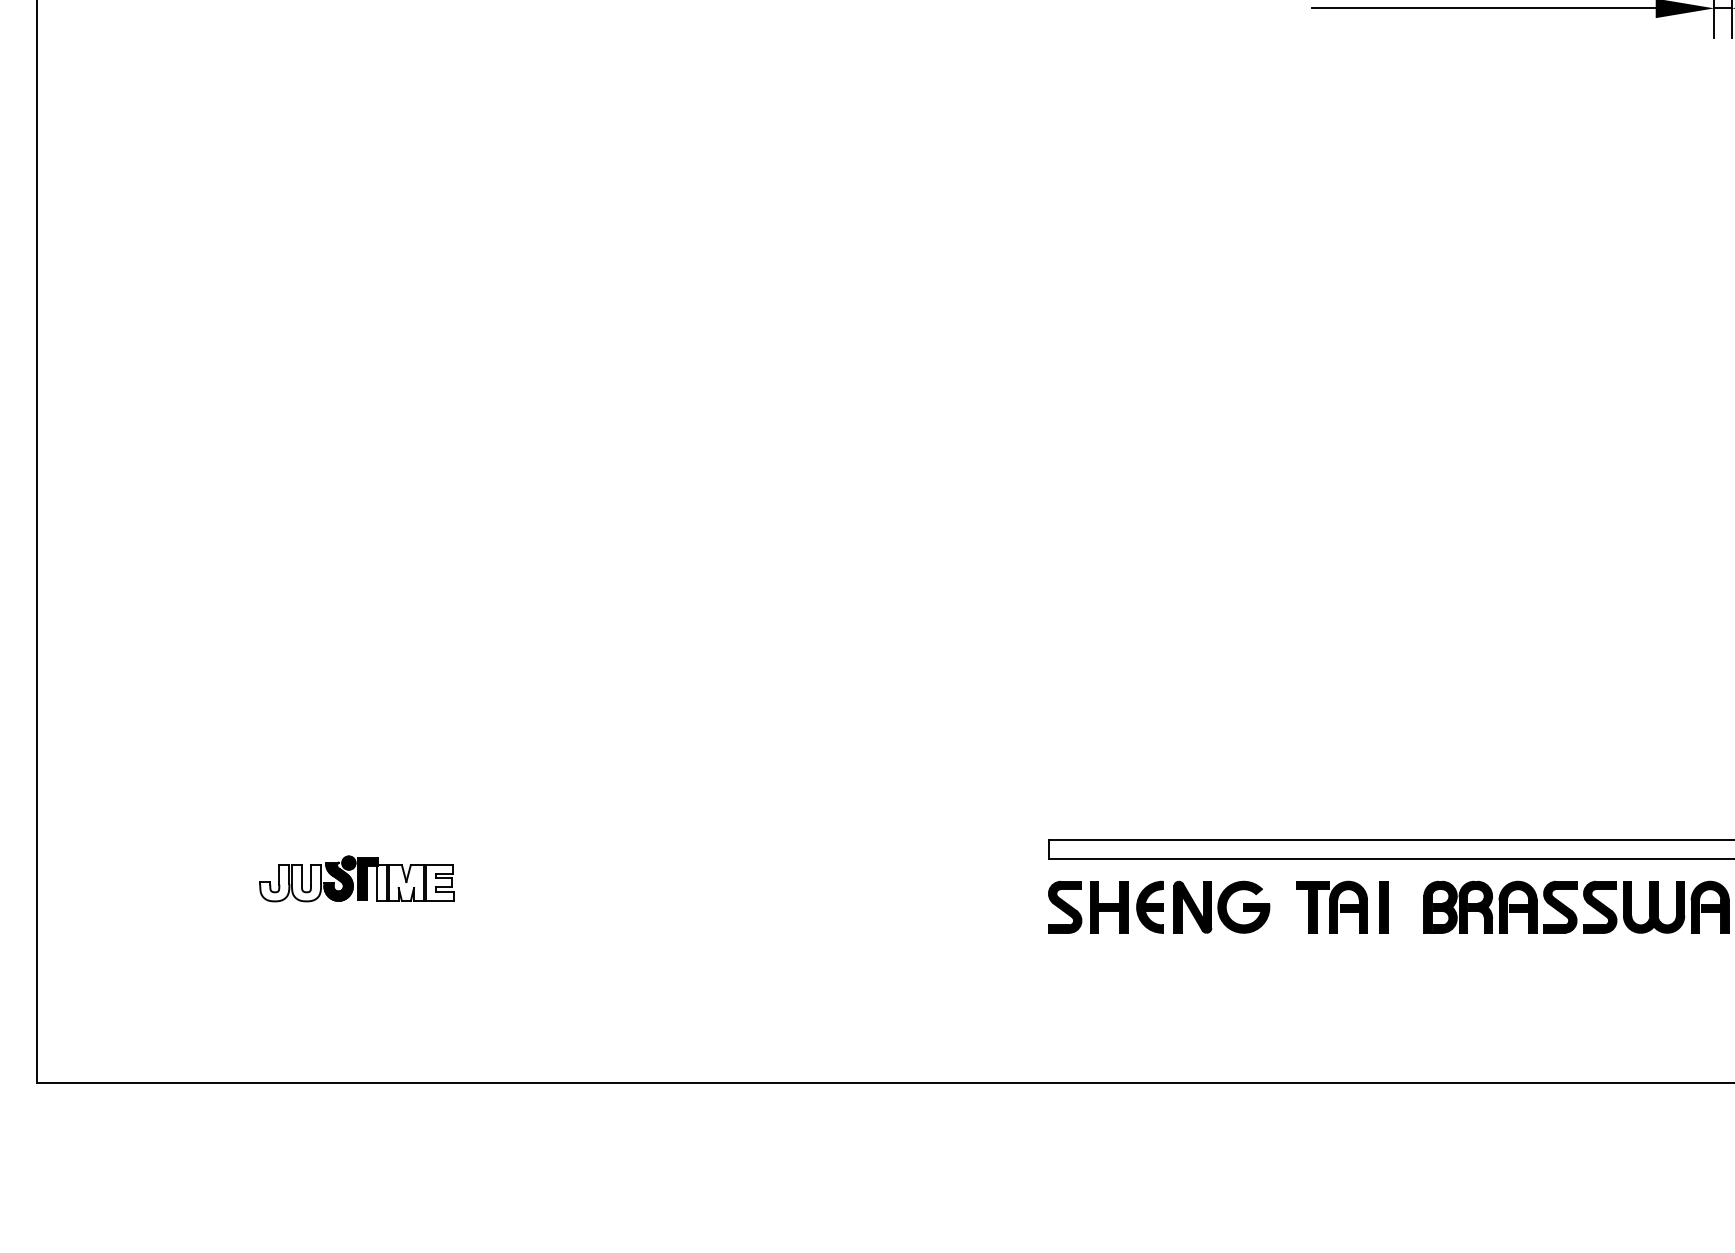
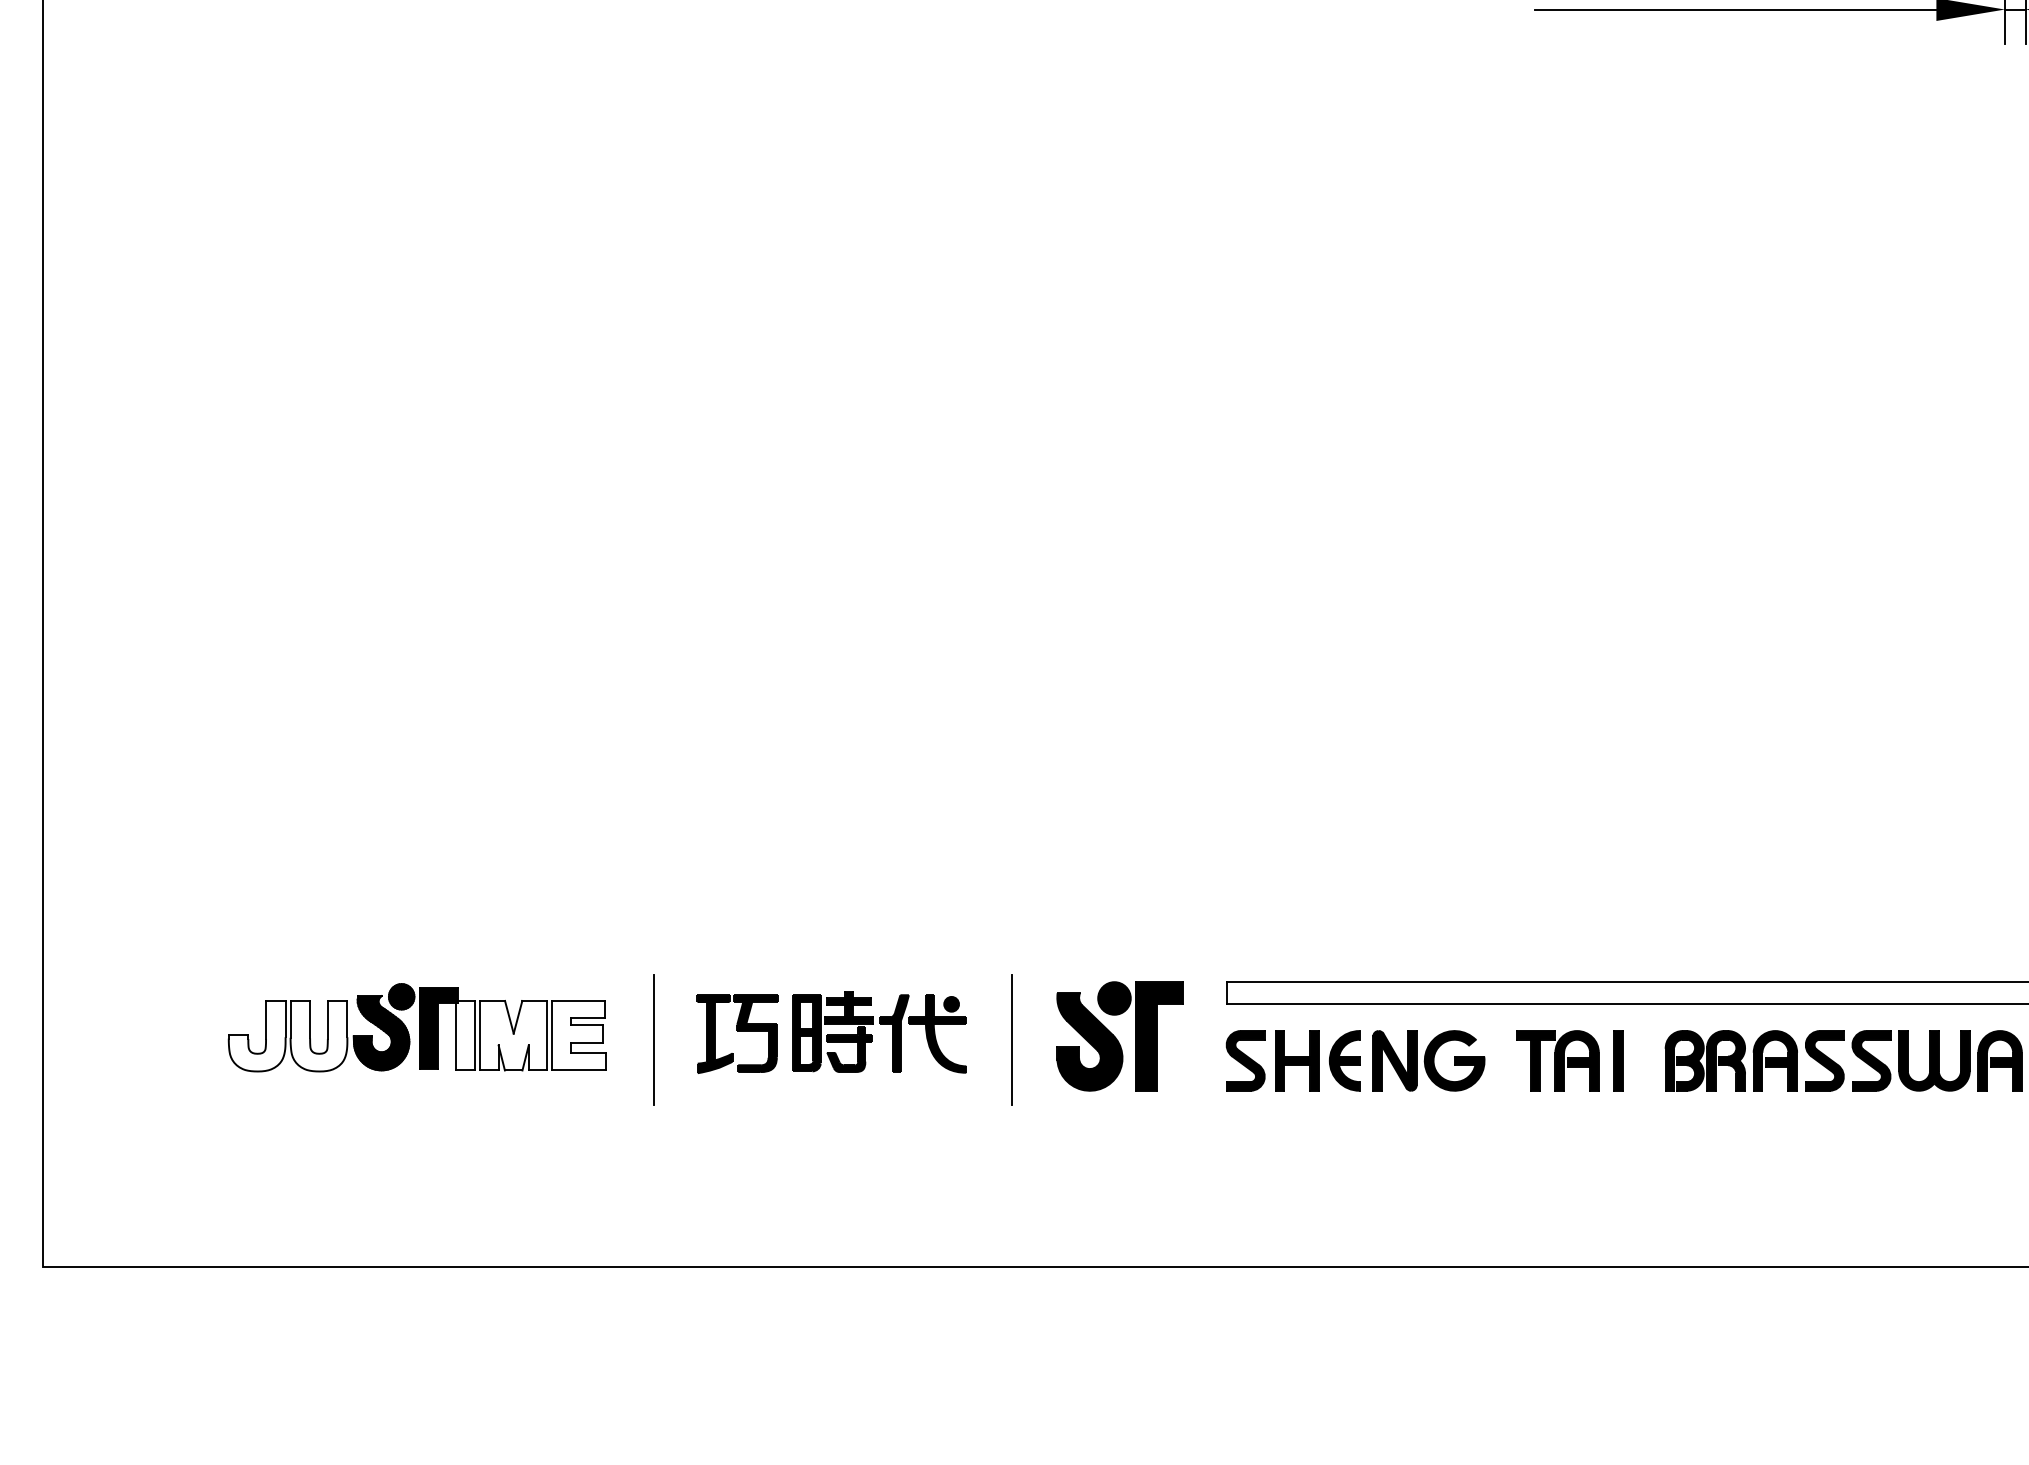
part: (356, 878) -> (416, 1027), size x1.67
part: (710, 882) -> (830, 1031), added
part: (957, 886) -> (1119, 1036), added
line: (559, 889) -> (654, 1040), added
line: (865, 889) -> (1012, 1040), added

